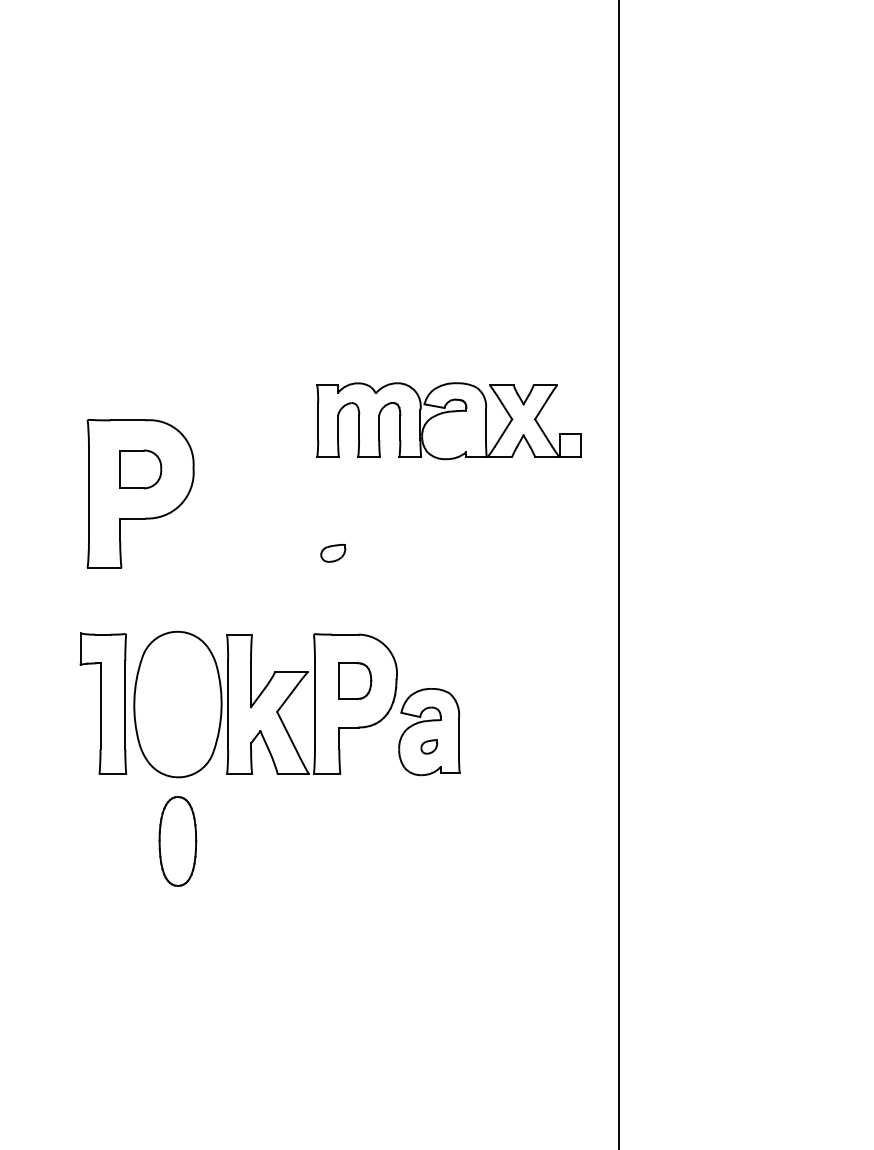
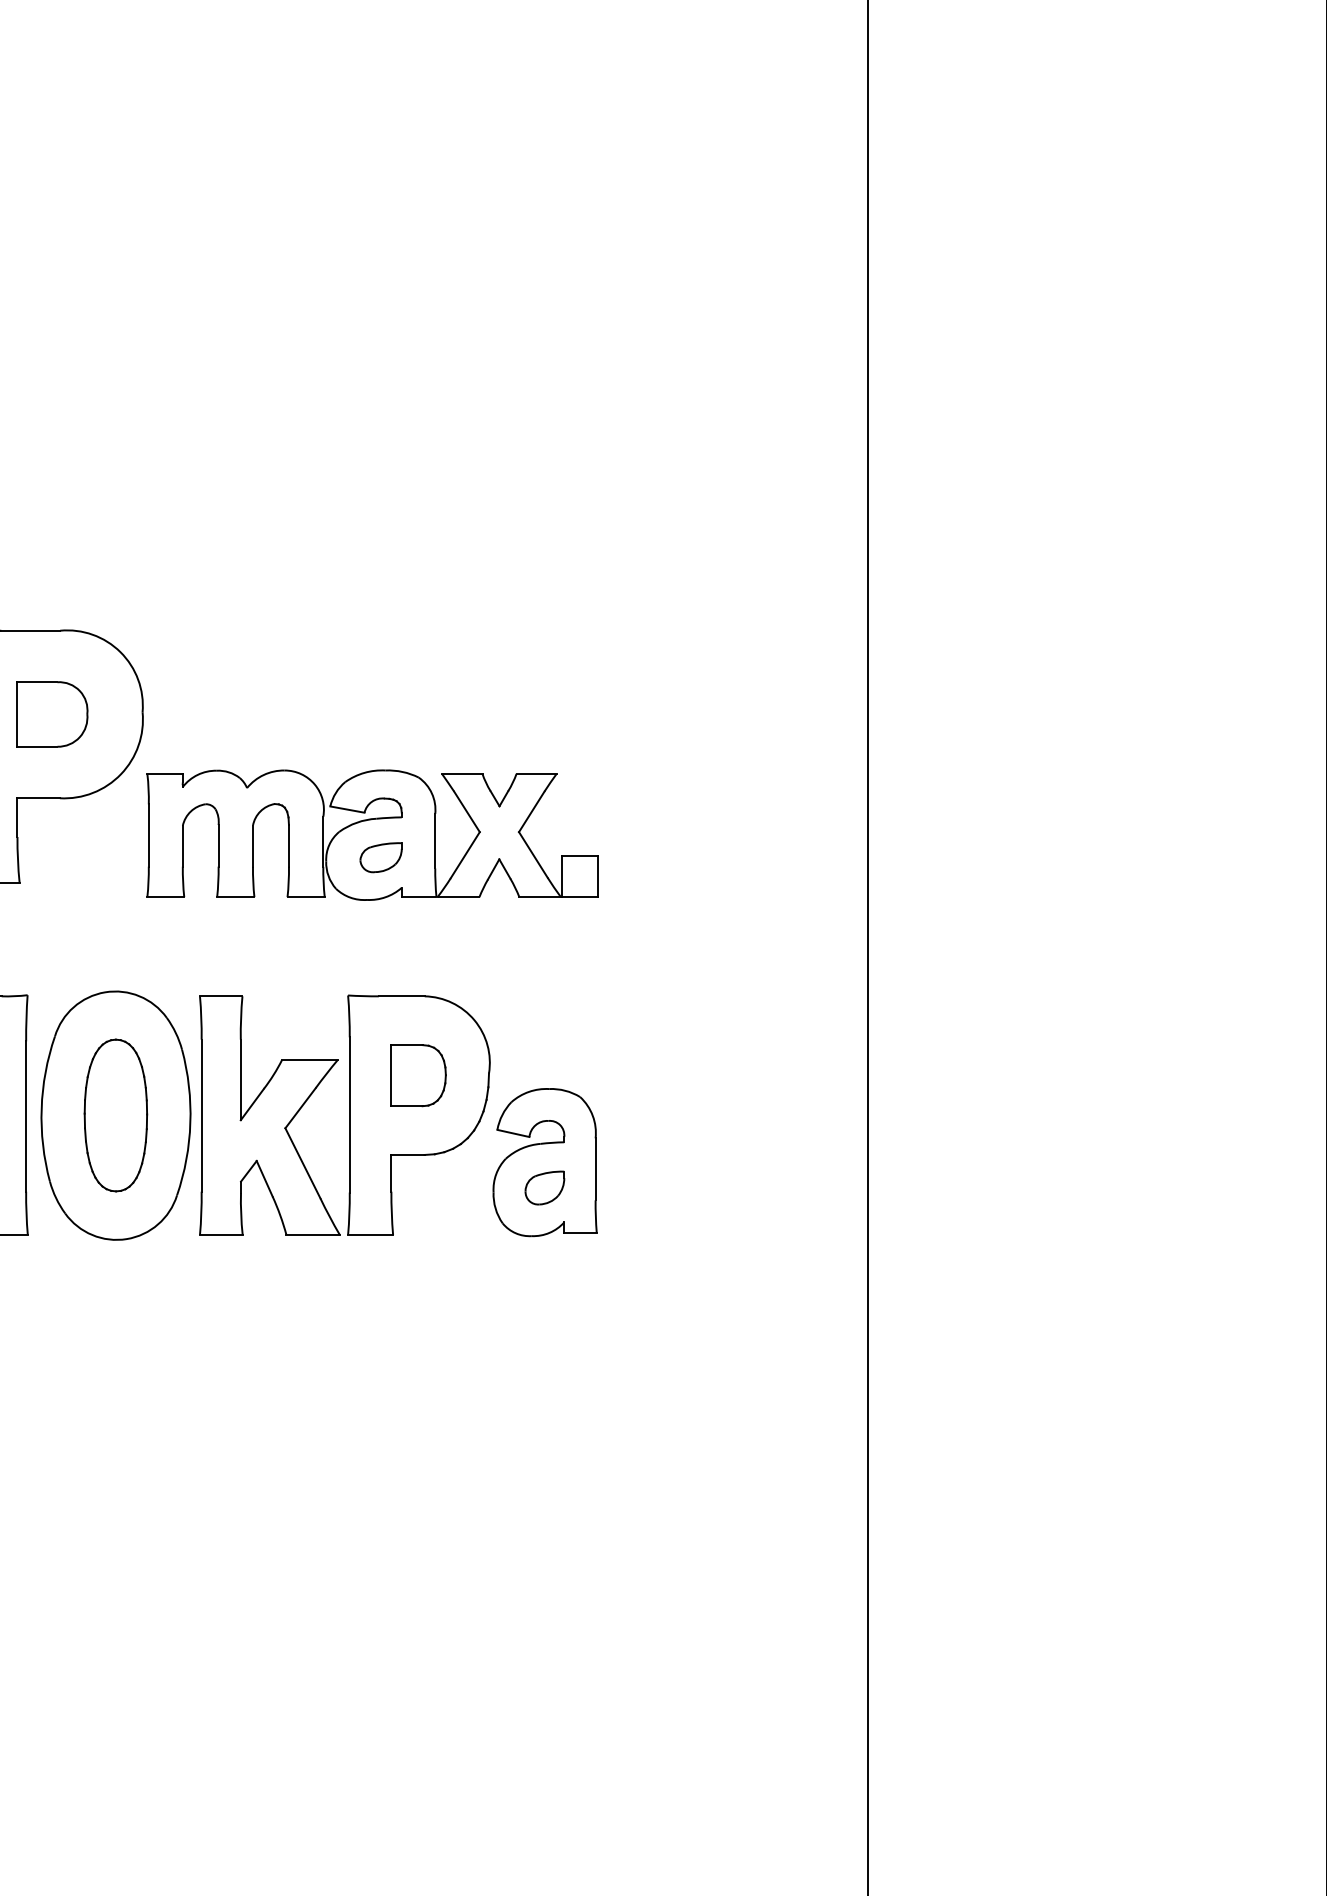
part: (448, 421) -> (371, 835), moved
part: (429, 746) -> (545, 1187), size x1.43
part: (177, 841) -> (115, 1115), moved

